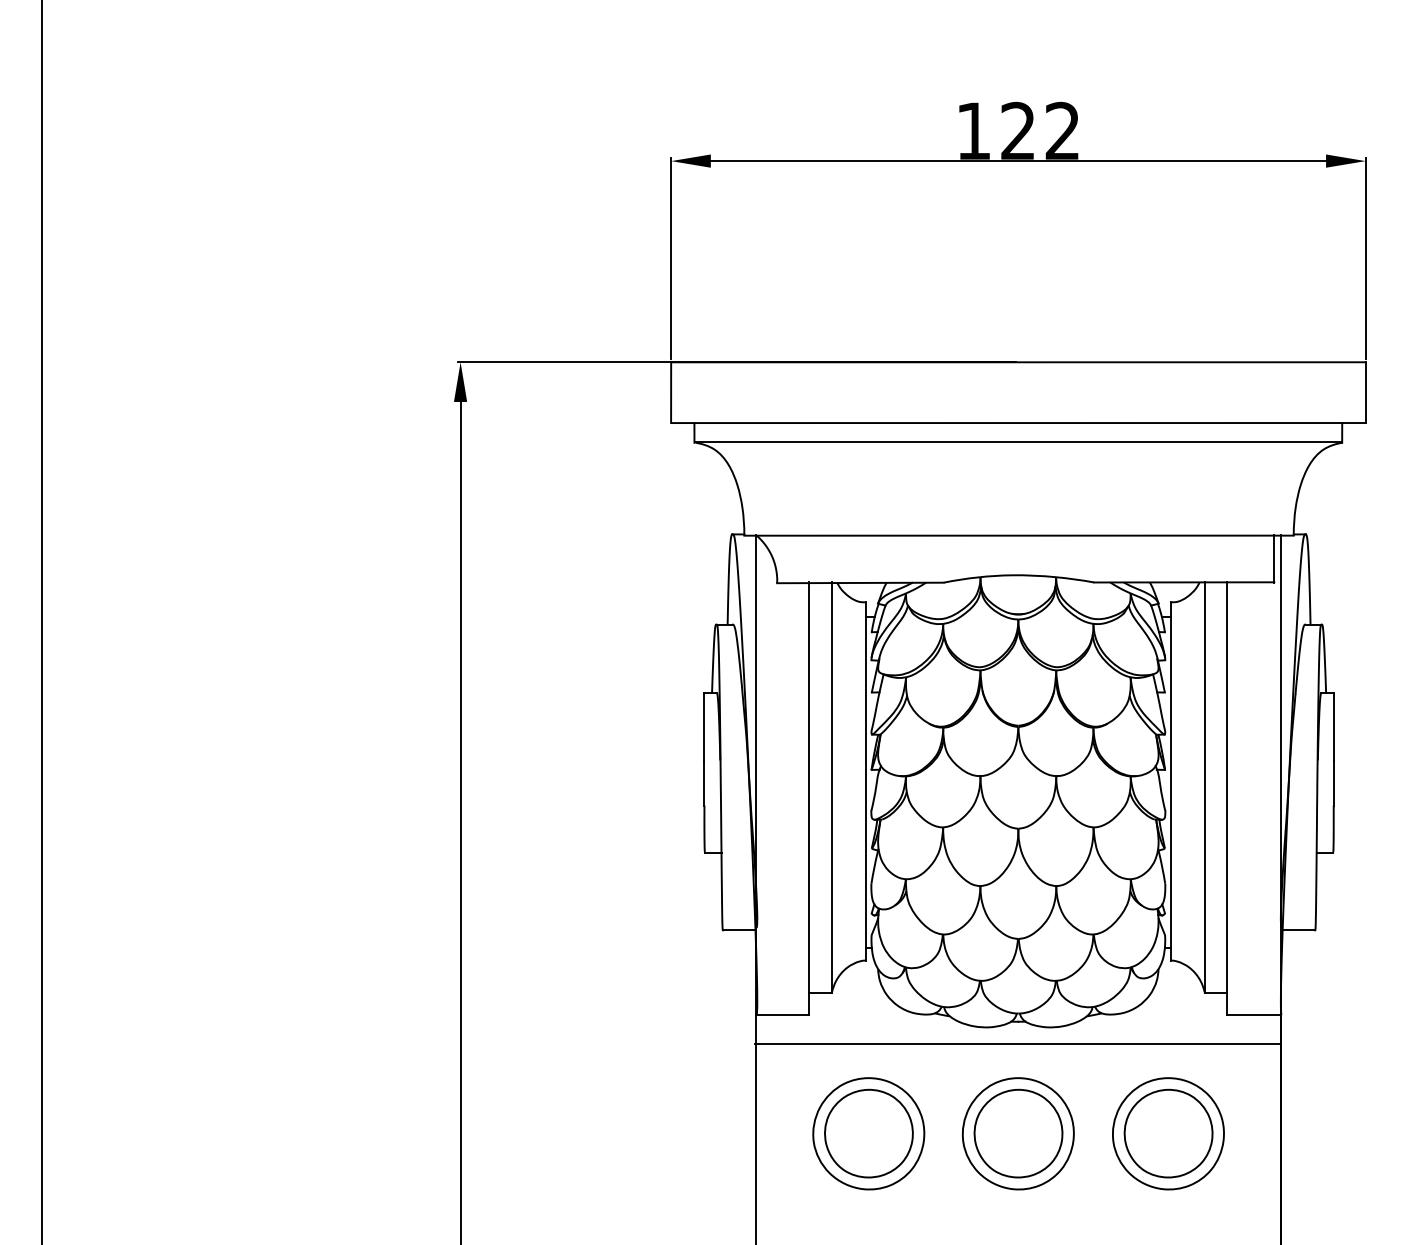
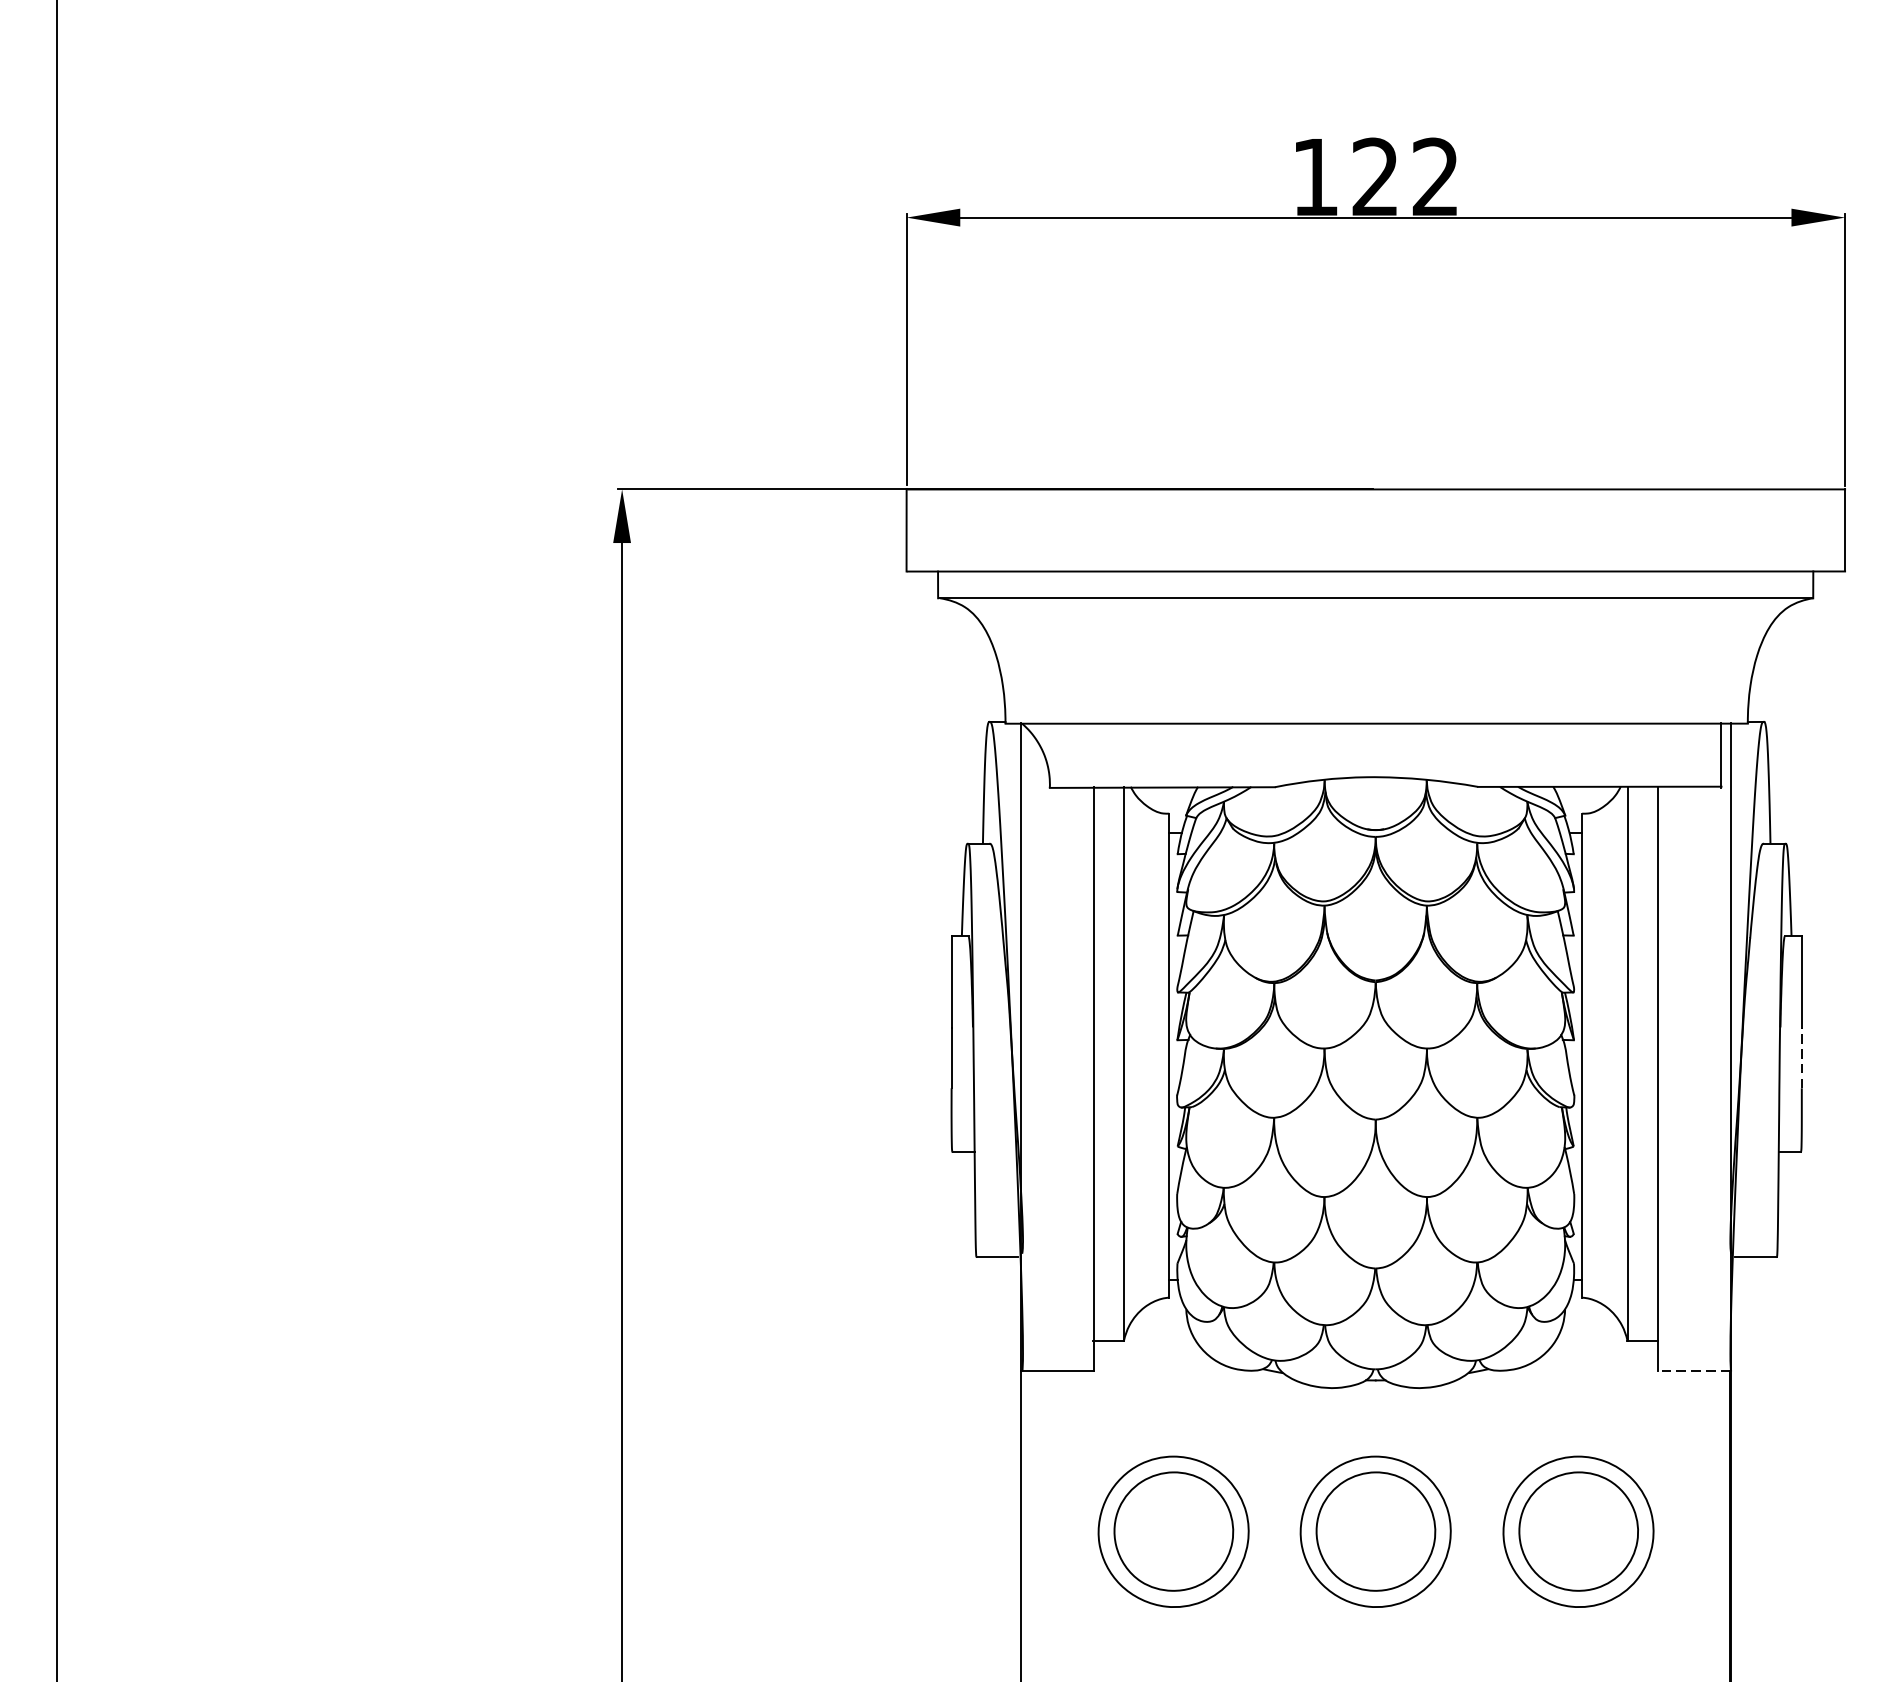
line: (1333, 782) -> (1801, 1057), solid -> dashed
line: (1254, 1014) -> (1694, 1370), solid -> dashed
line: (1018, 1044) -> (1375, 1411), removed

